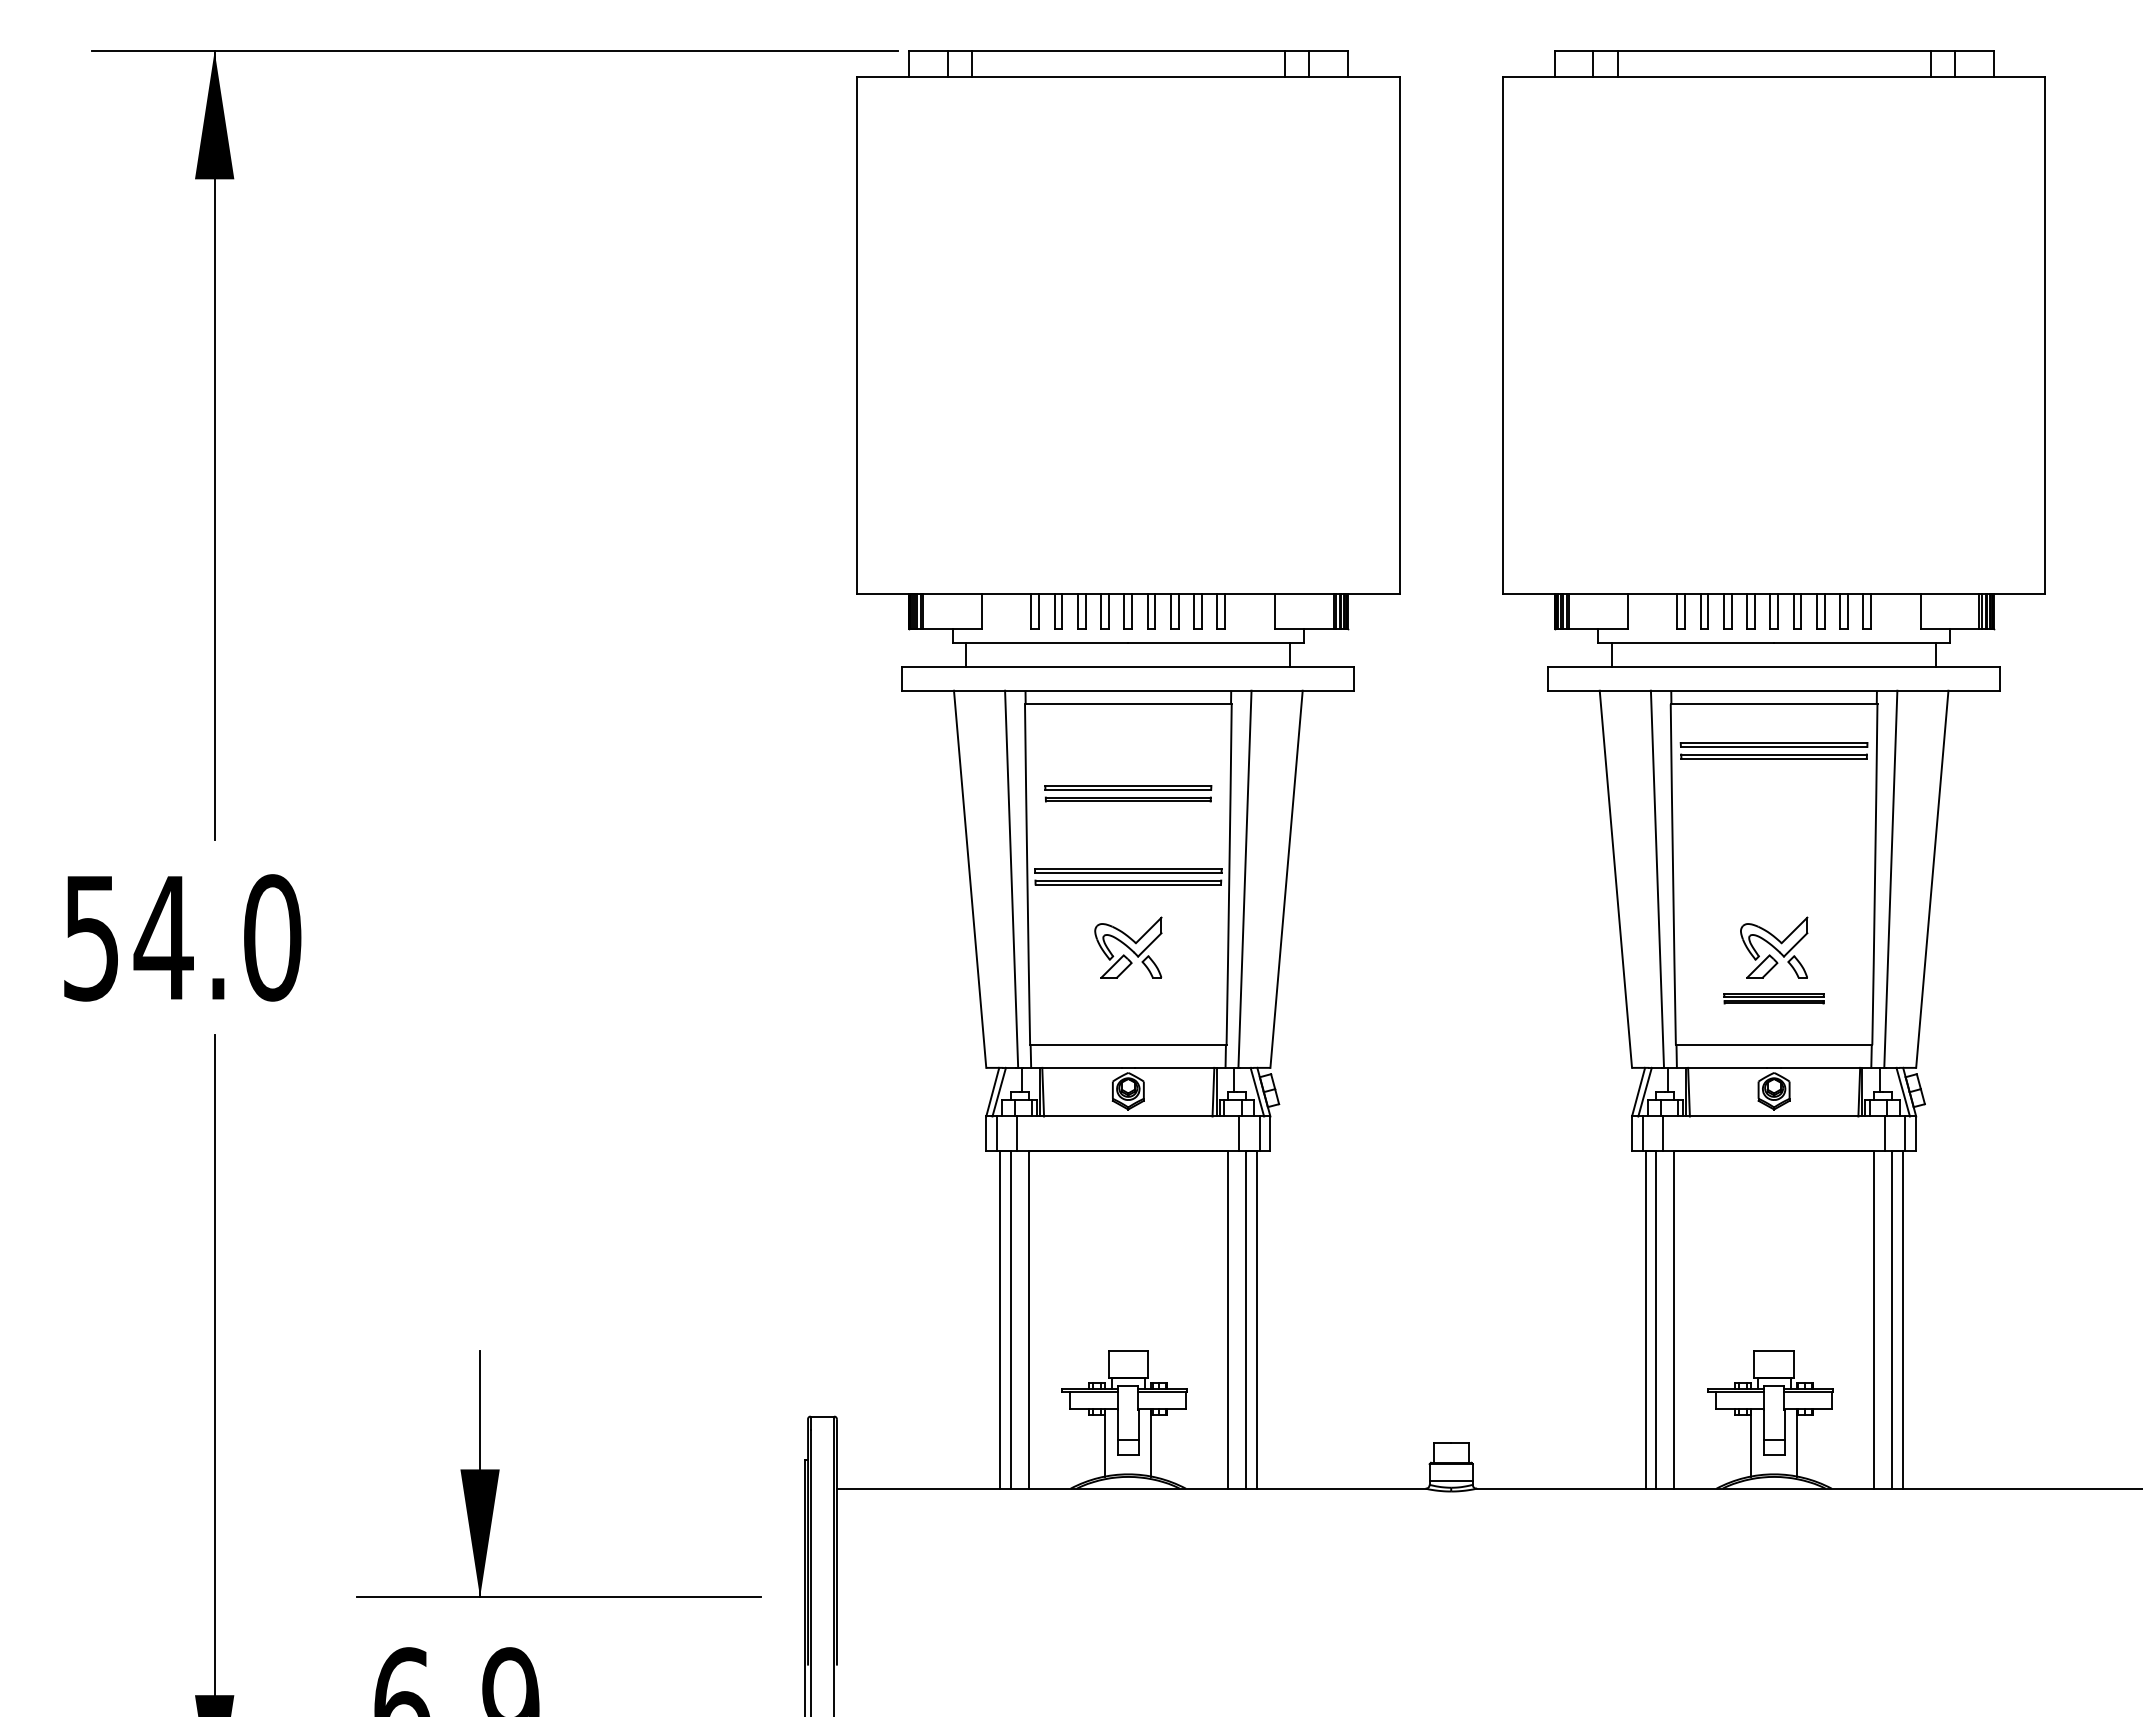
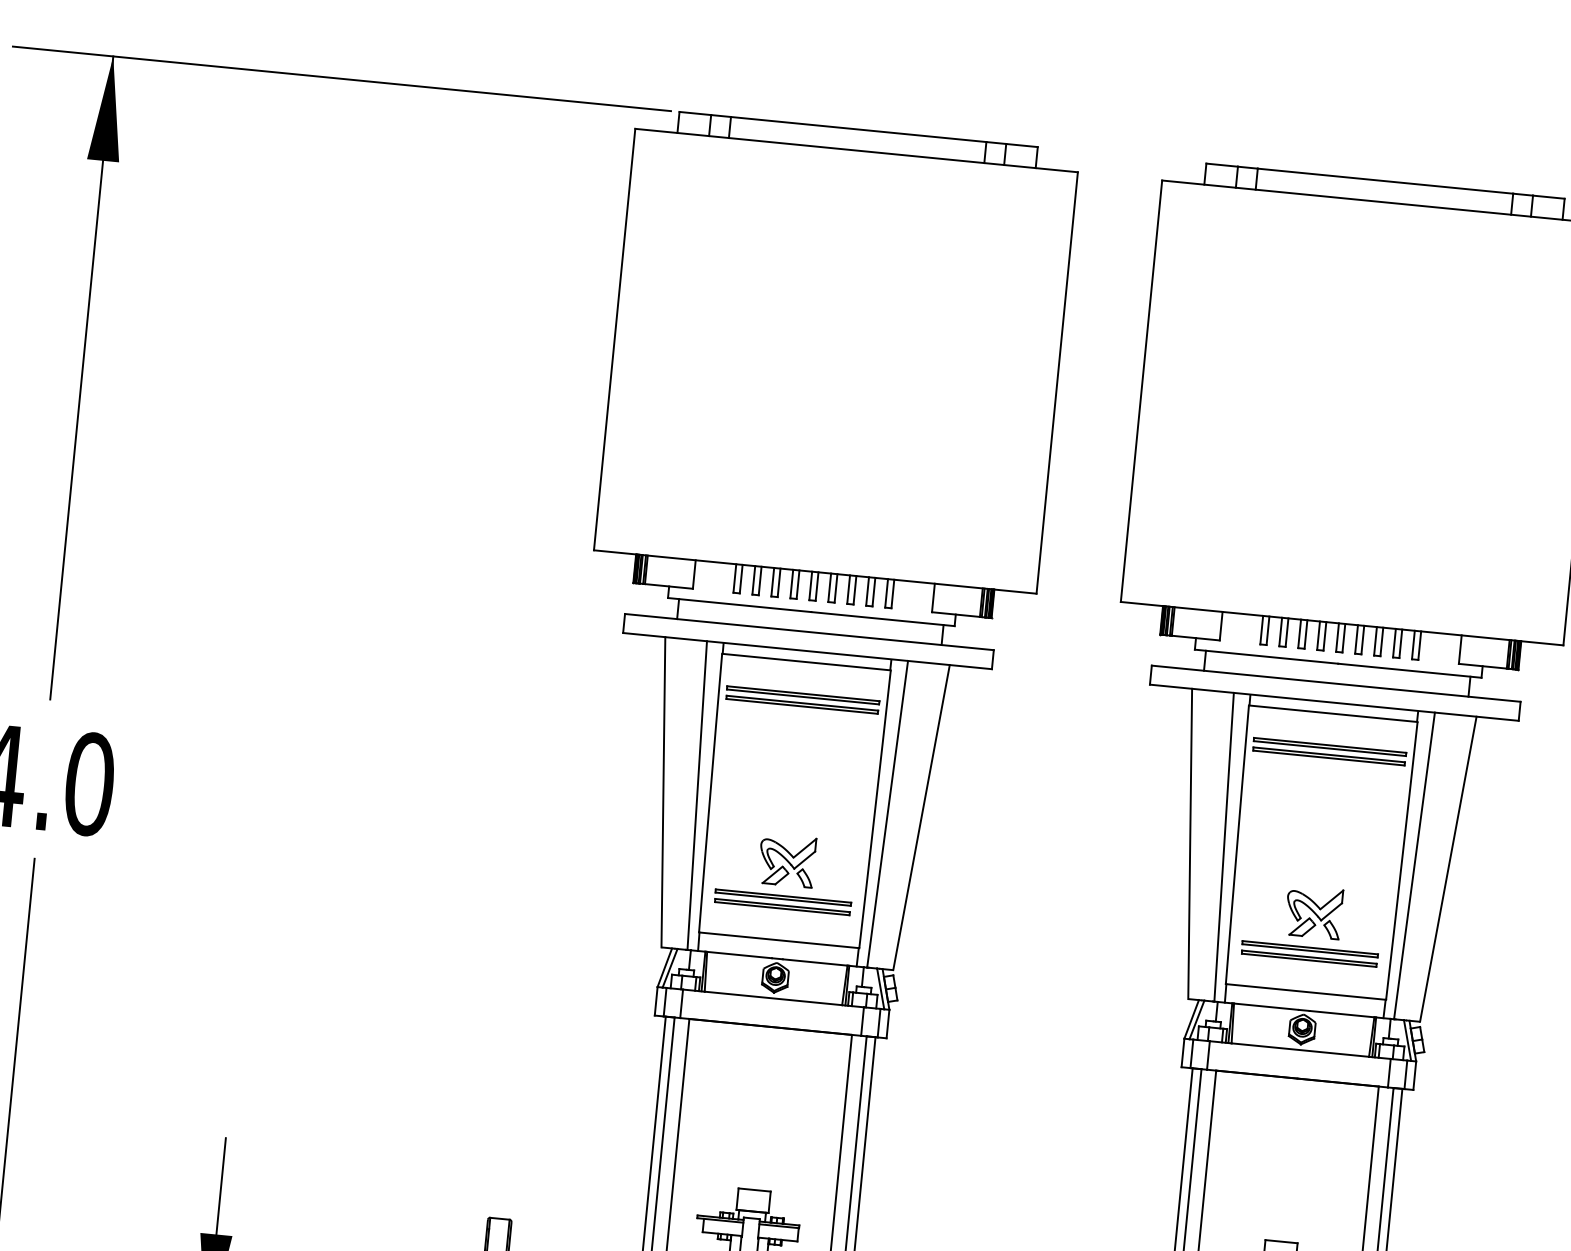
part: (1128, 793) -> (783, 902), moved
part: (1128, 876) -> (802, 699), moved
part: (1773, 998) -> (1309, 953), size x1.67

